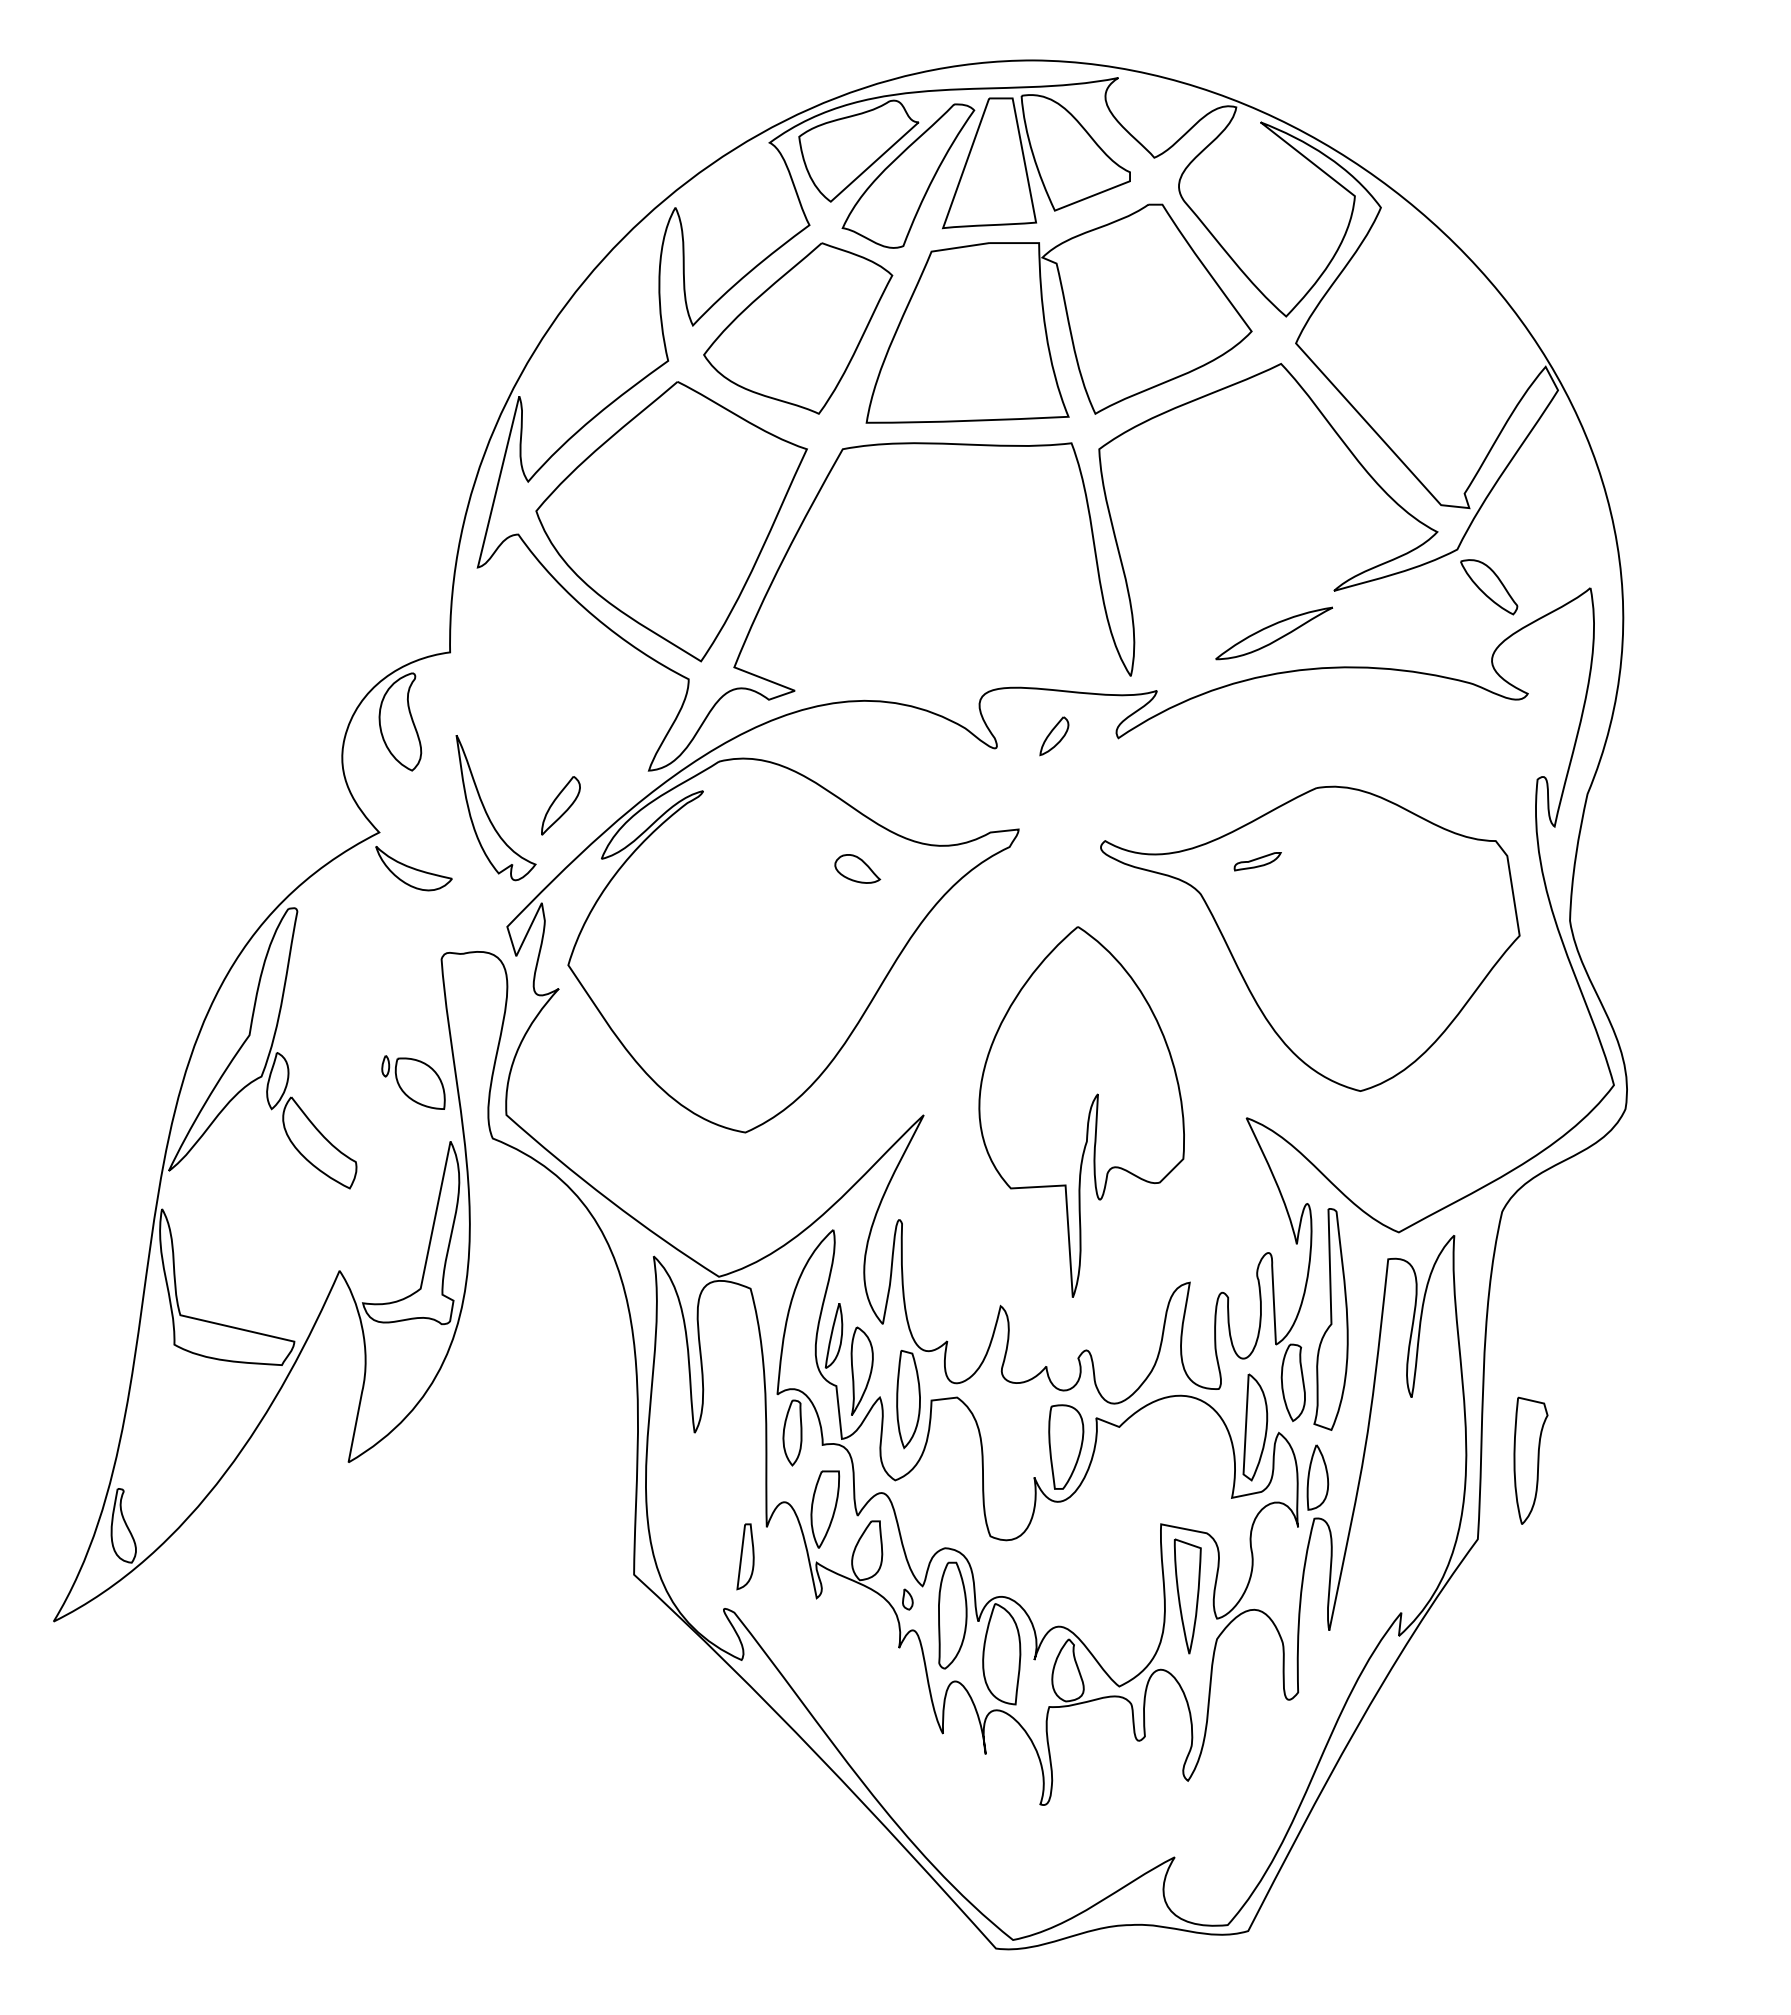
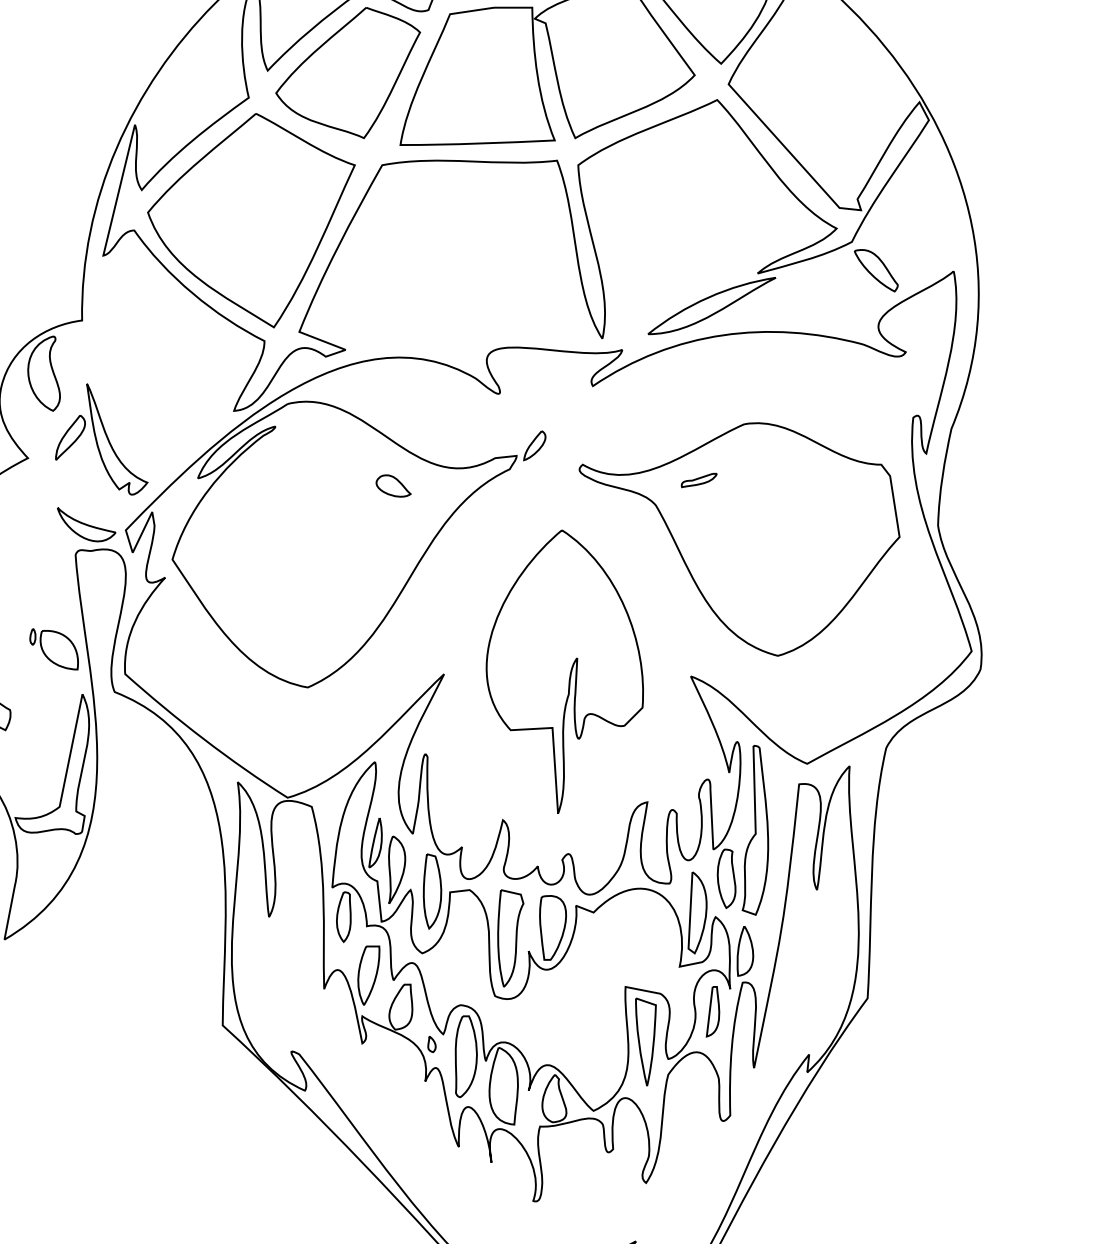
part: (1274, 633) -> (712, 306), size x1.43
part: (1054, 736) -> (534, 445), moved
part: (560, 805) -> (70, 437), moved
part: (413, 868) -> (86, 524), moved
part: (1530, 1460) -> (510, 938), moved
part: (745, 1556) -> (712, 1011), moved

